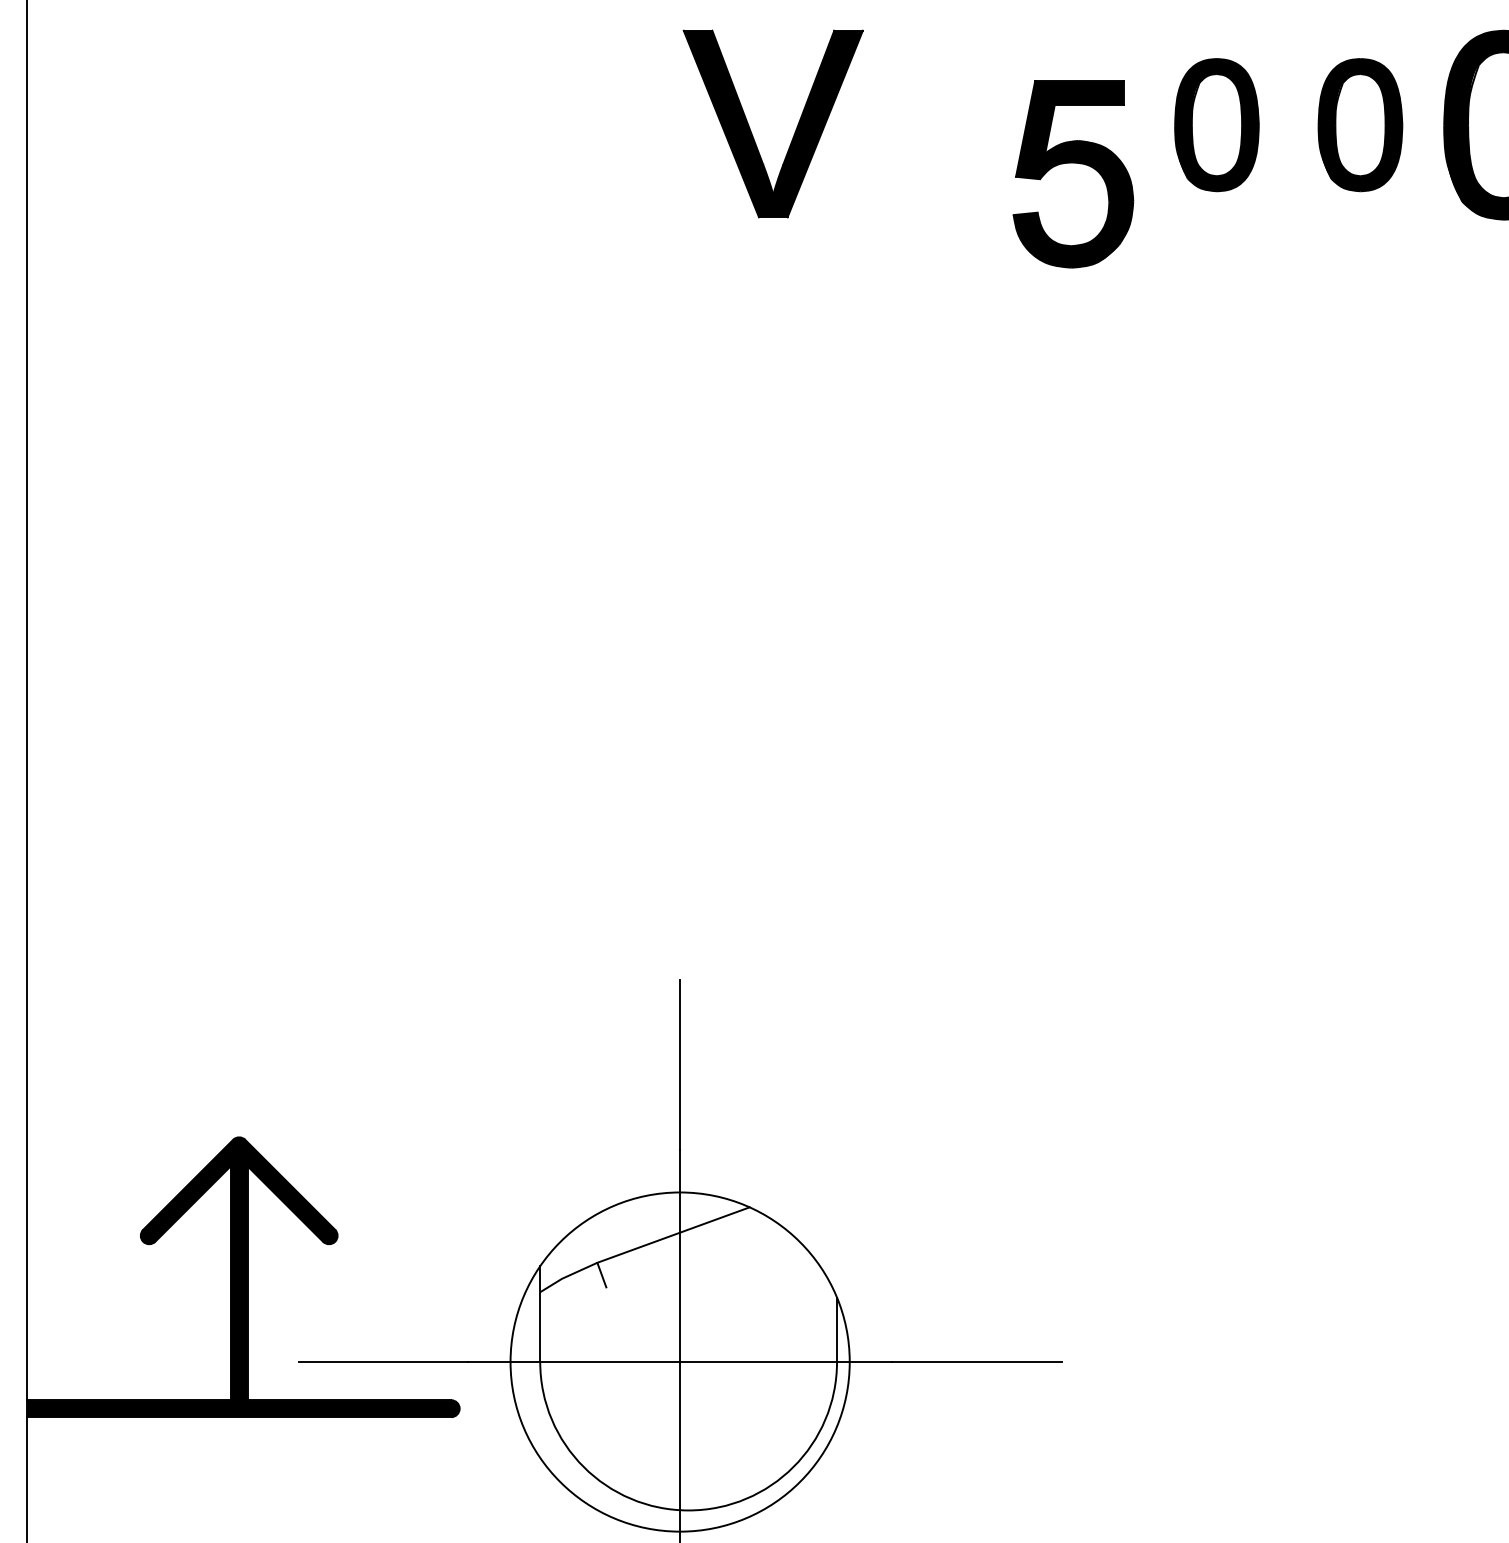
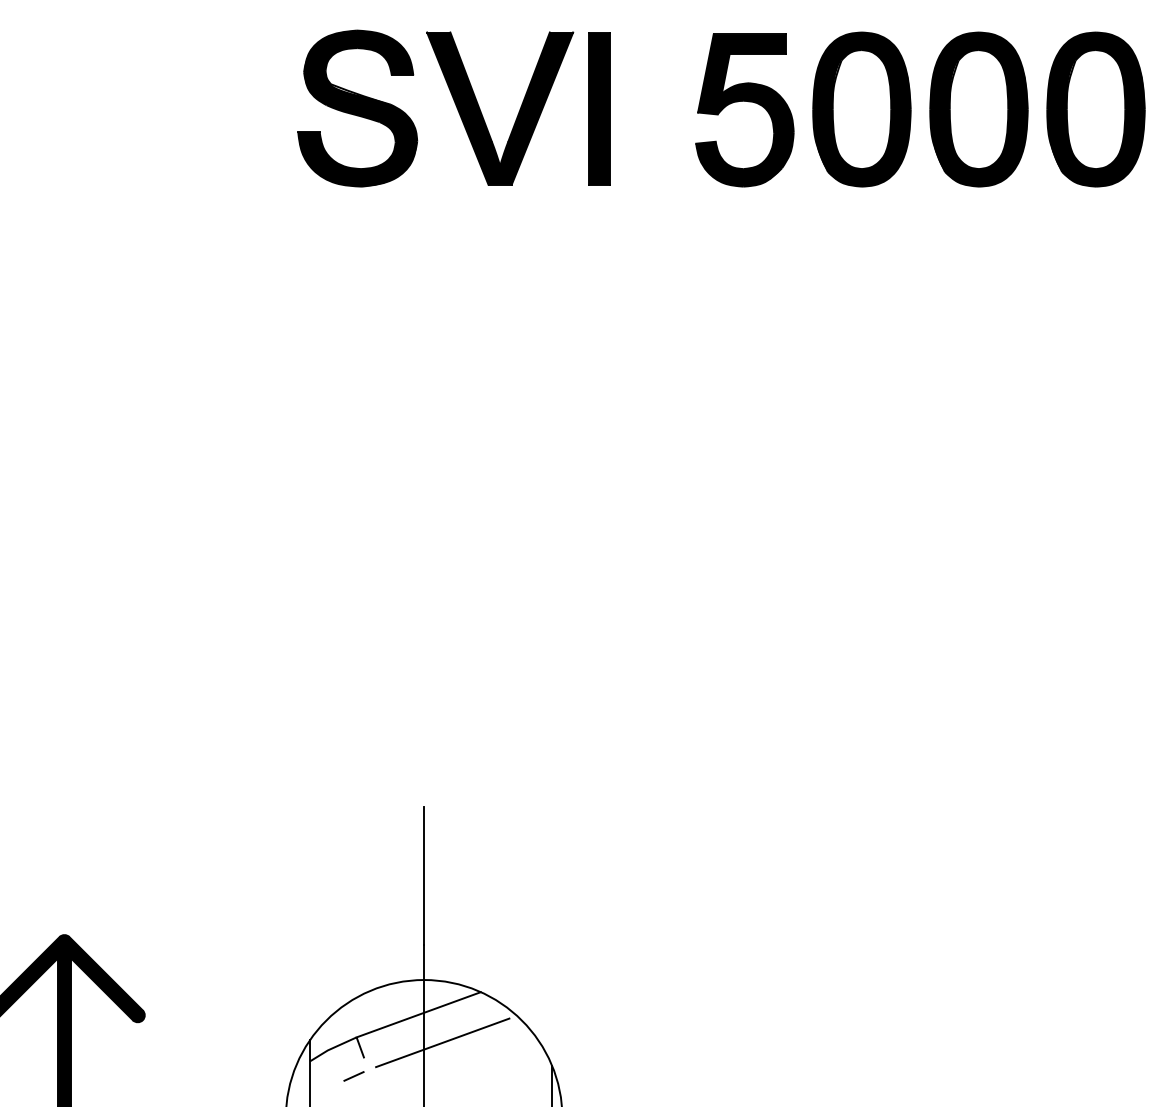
part: (598, 123) -> (357, 108), added
part: (894, 123) -> (598, 108), added
part: (1216, 124) -> (861, 108), size x1.43
part: (1360, 124) -> (979, 108), size x1.43
part: (1073, 163) -> (744, 101), moved
line: (702, 1269) -> (442, 1042), added
line: (593, 1310) -> (353, 1076), added

